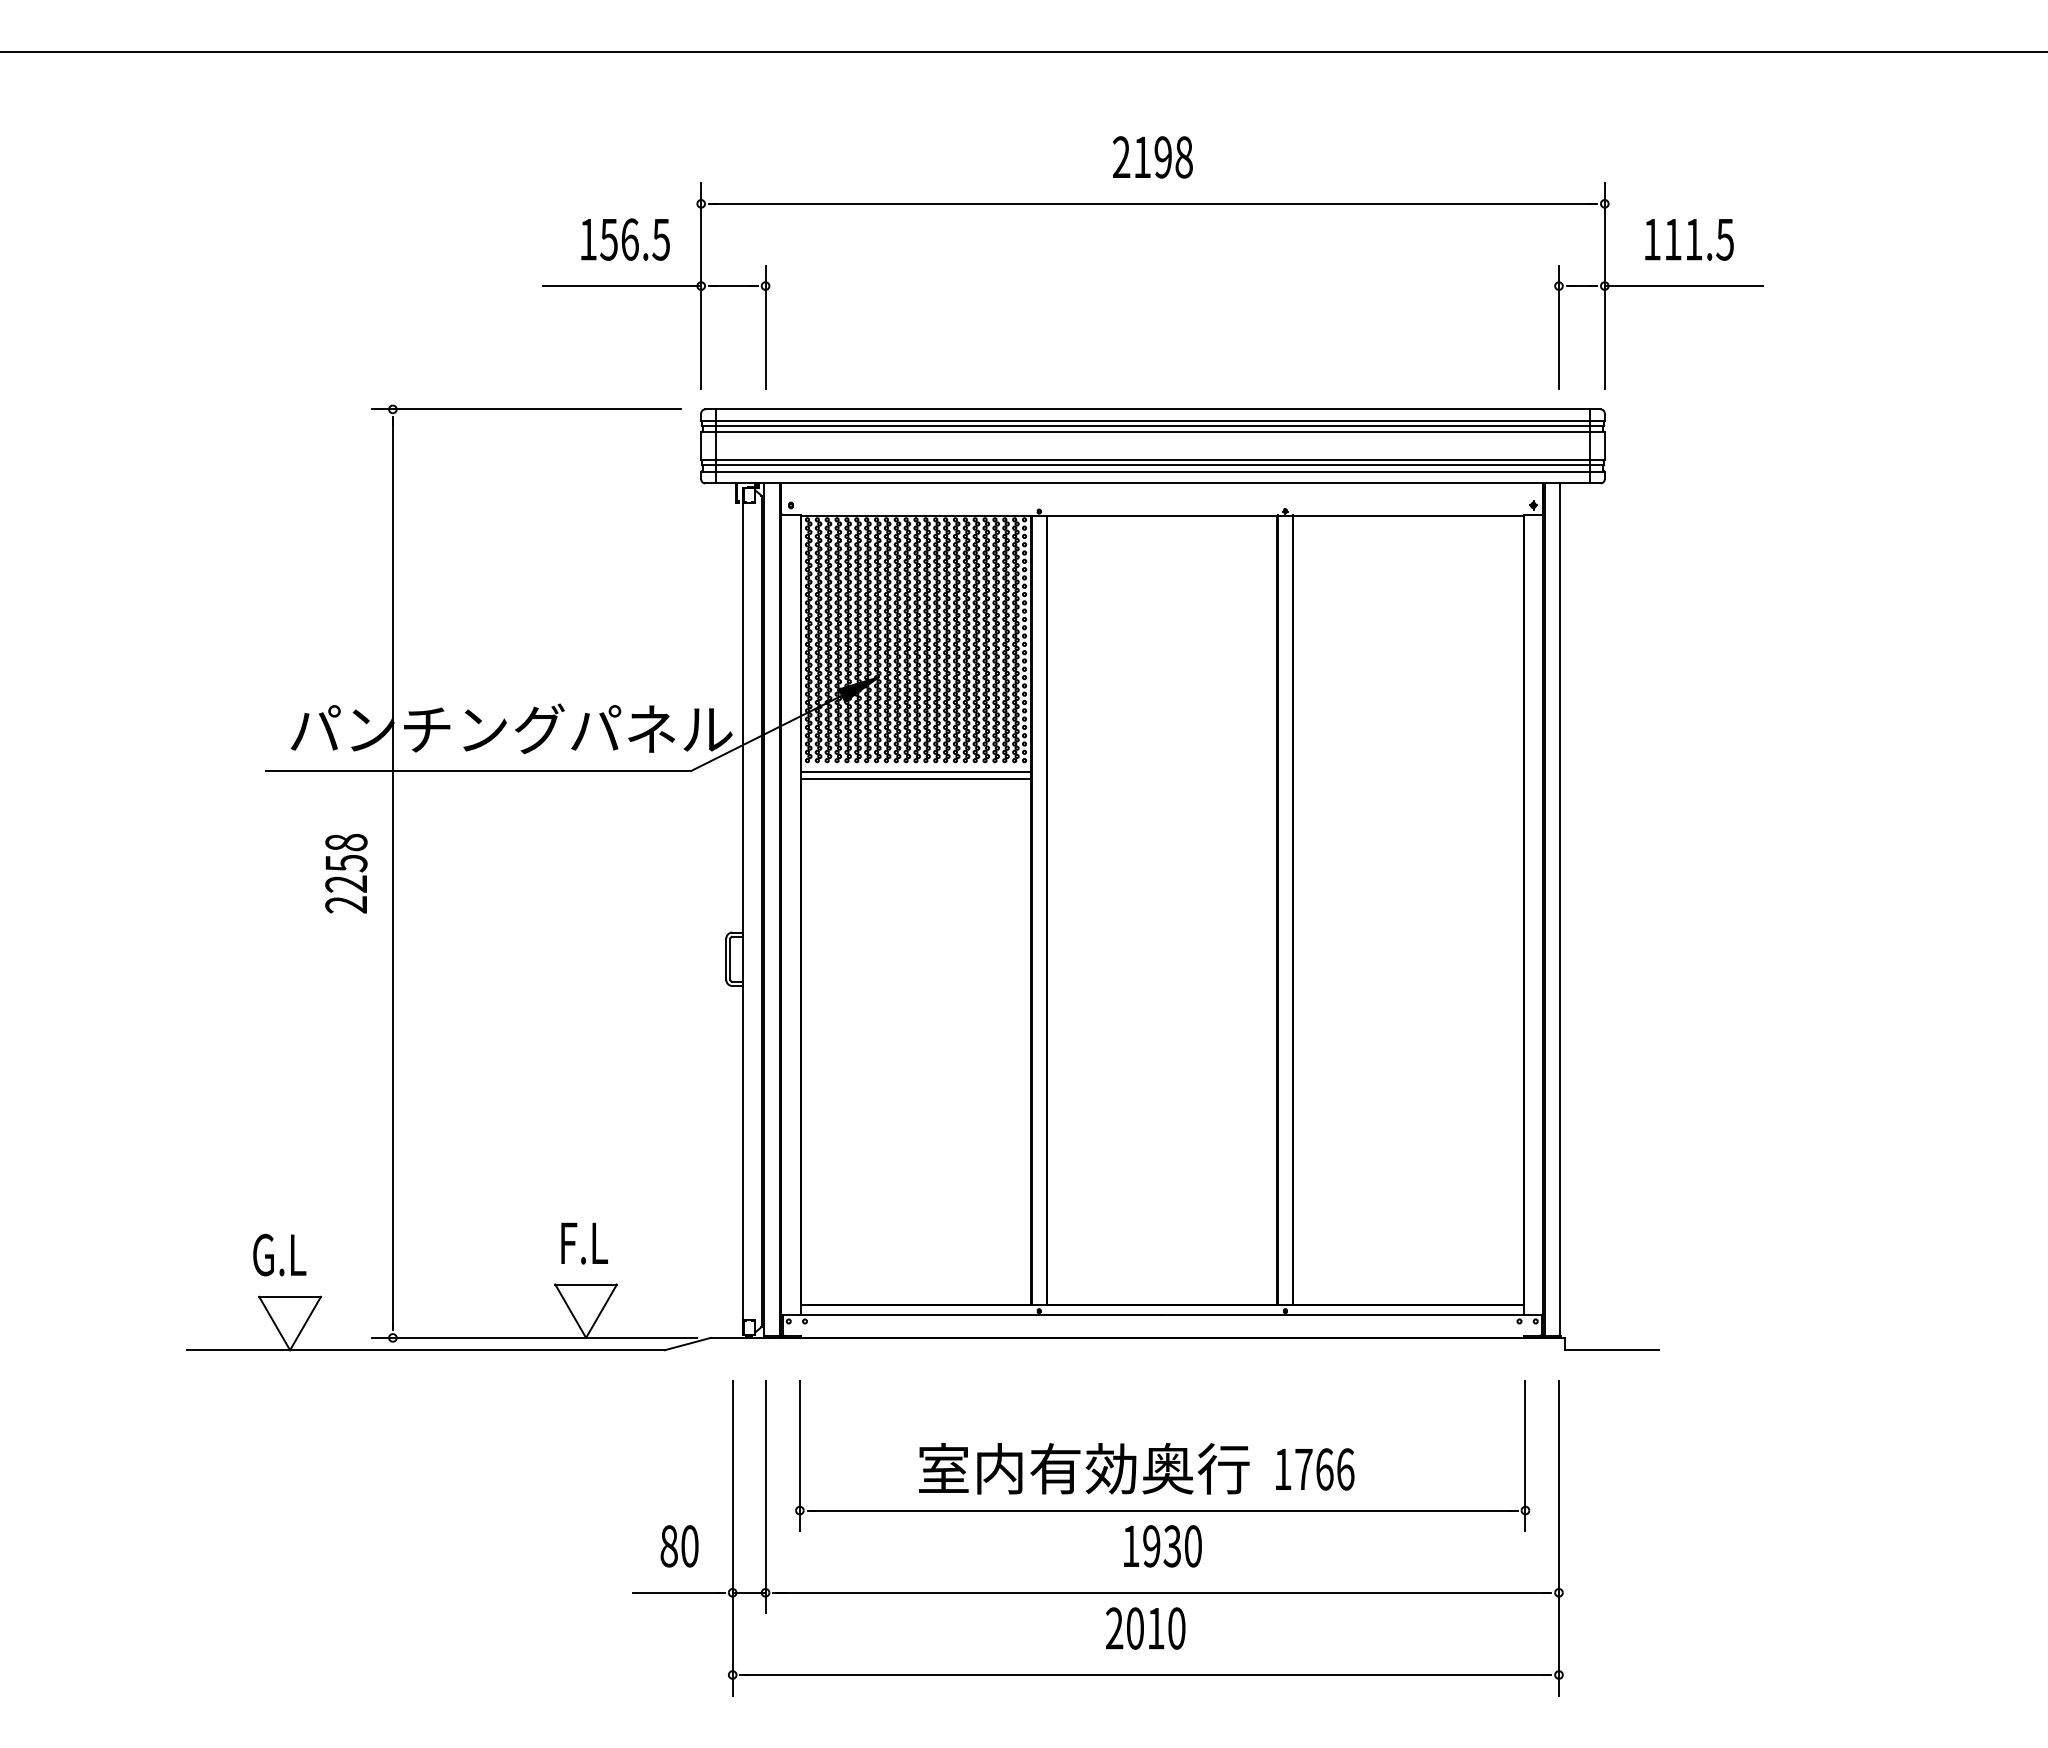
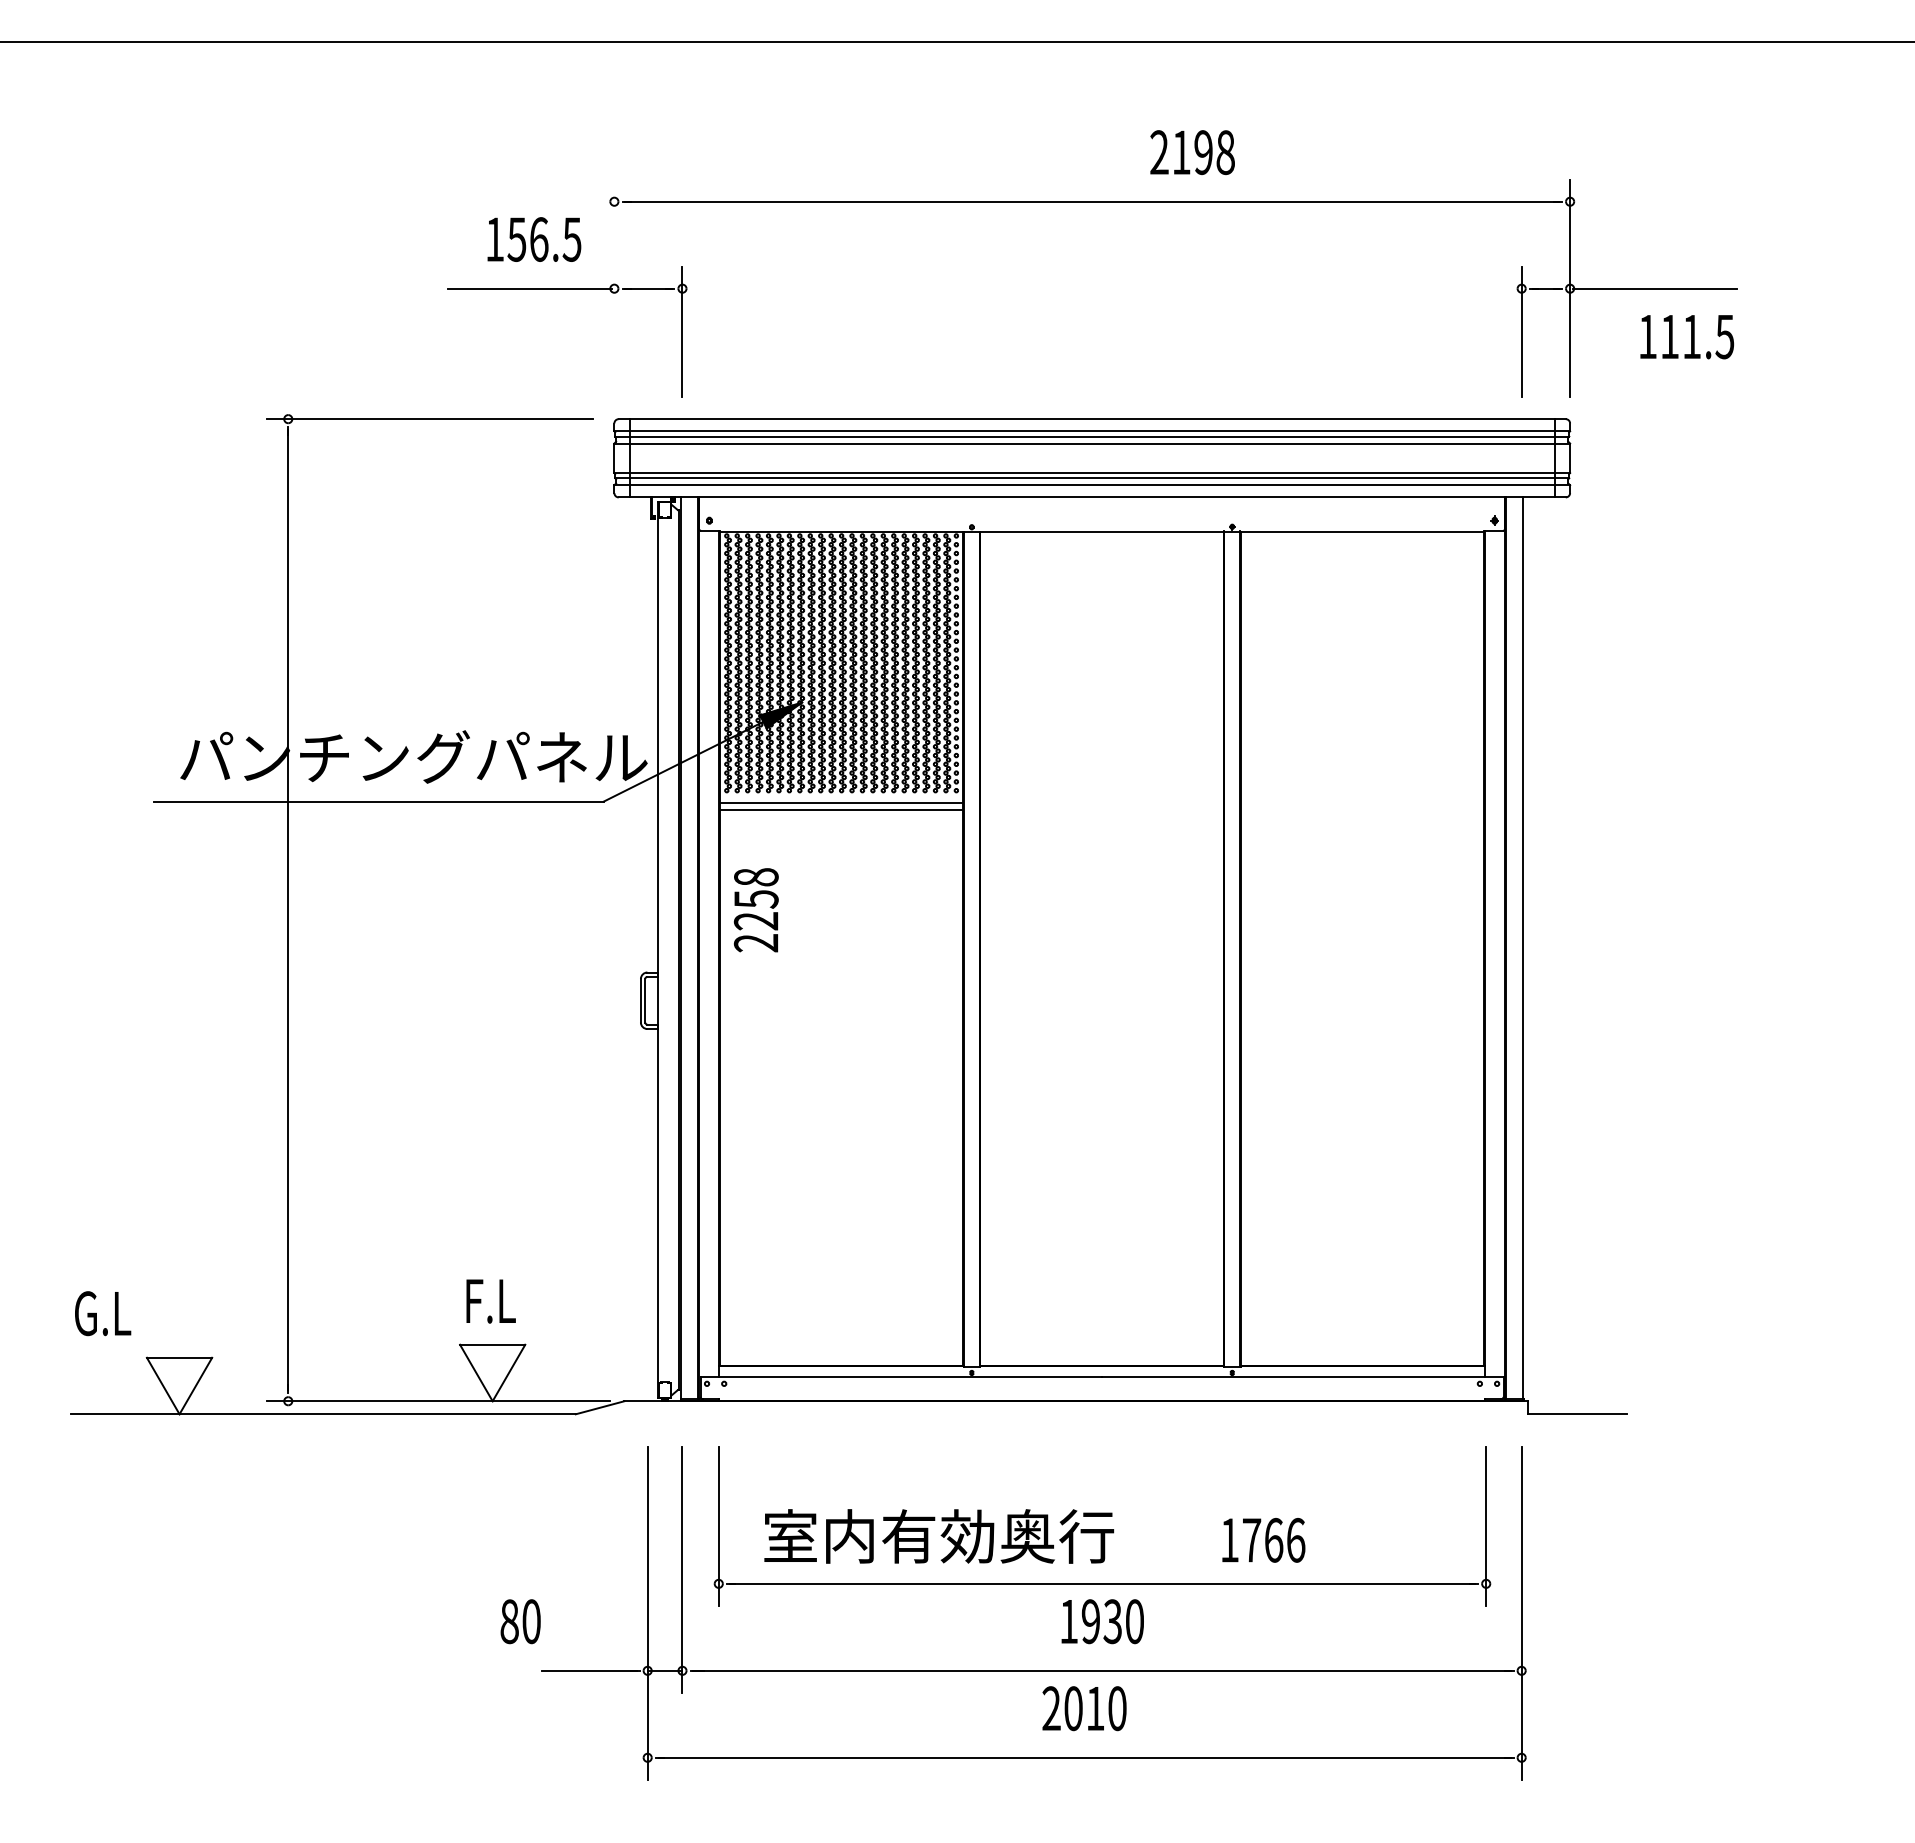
text: (1152, 157) -> (1192, 152), moved
text: (1689, 239) -> (1687, 336), moved
line: (701, 285) -> (614, 288), removed
text: (346, 873) -> (756, 910), moved
text: (279, 1254) -> (102, 1313), moved
text: (1084, 1468) -> (939, 1536), moved
text: (679, 1546) -> (520, 1621), moved

